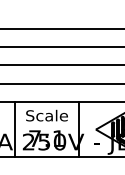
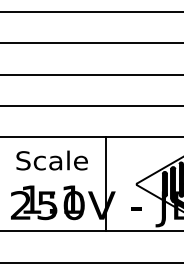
text: (34, 138) -> (30, 199), 7:1 -> 1:1

